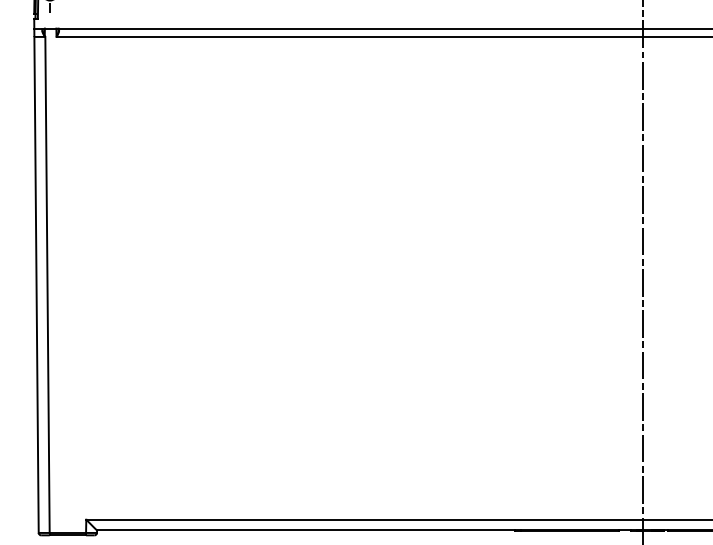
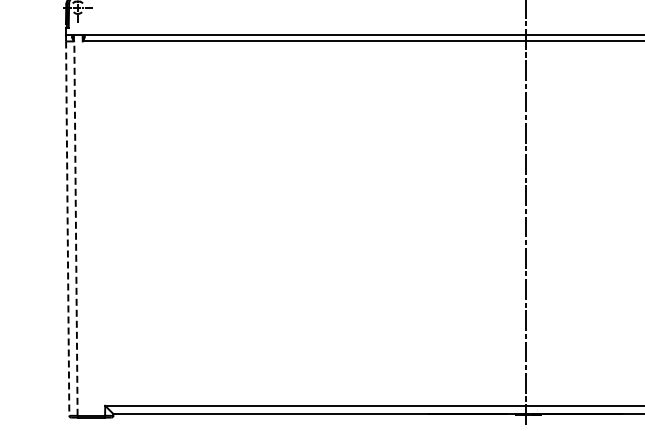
line: (46, 284) -> (75, 228), solid -> dashed
line: (36, 286) -> (67, 229), solid -> dashed

